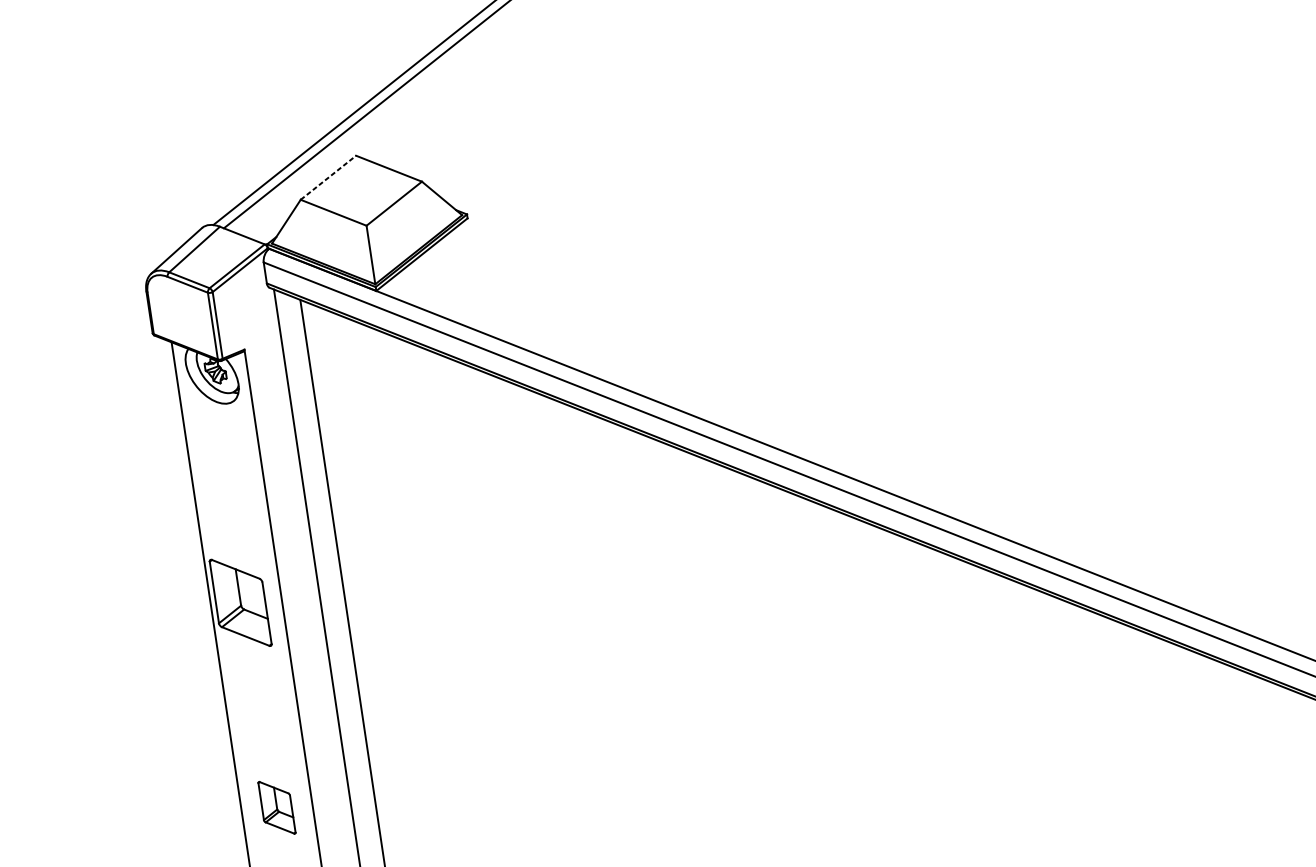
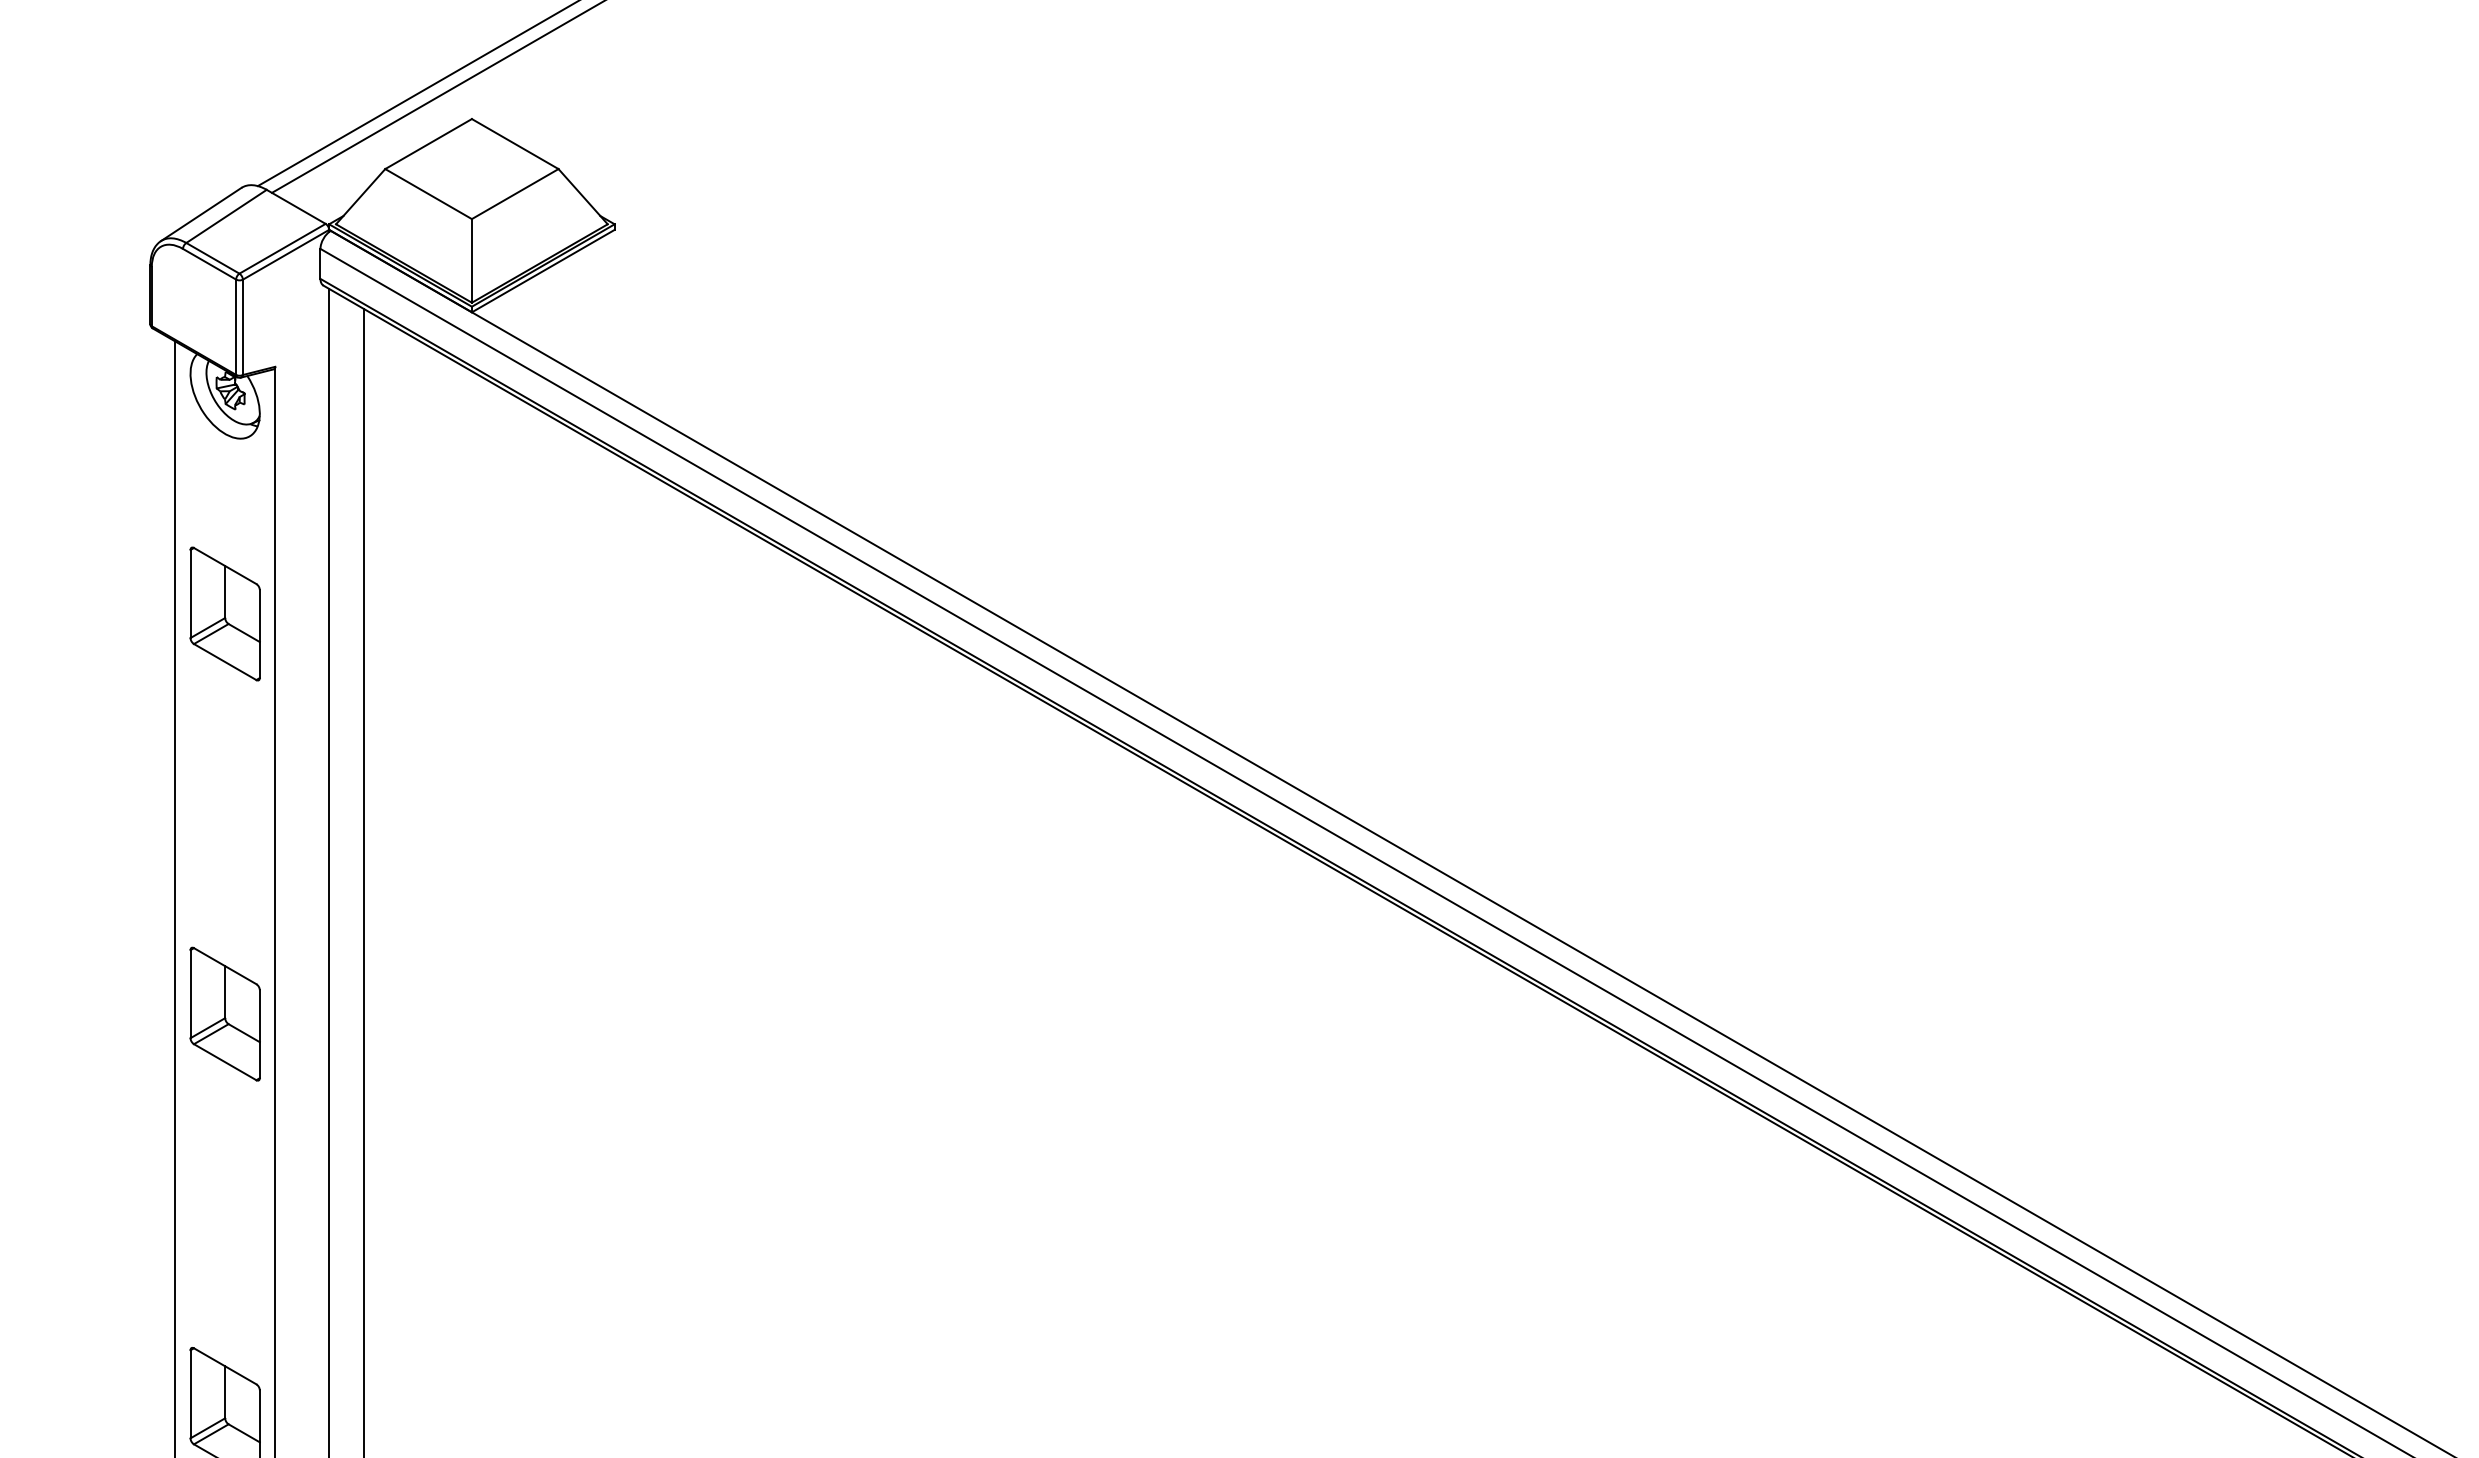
line: (328, 177) -> (429, 143), dashed -> solid
part: (240, 602) -> (224, 613), moved
part: (276, 807) -> (224, 1013), size x1.67

